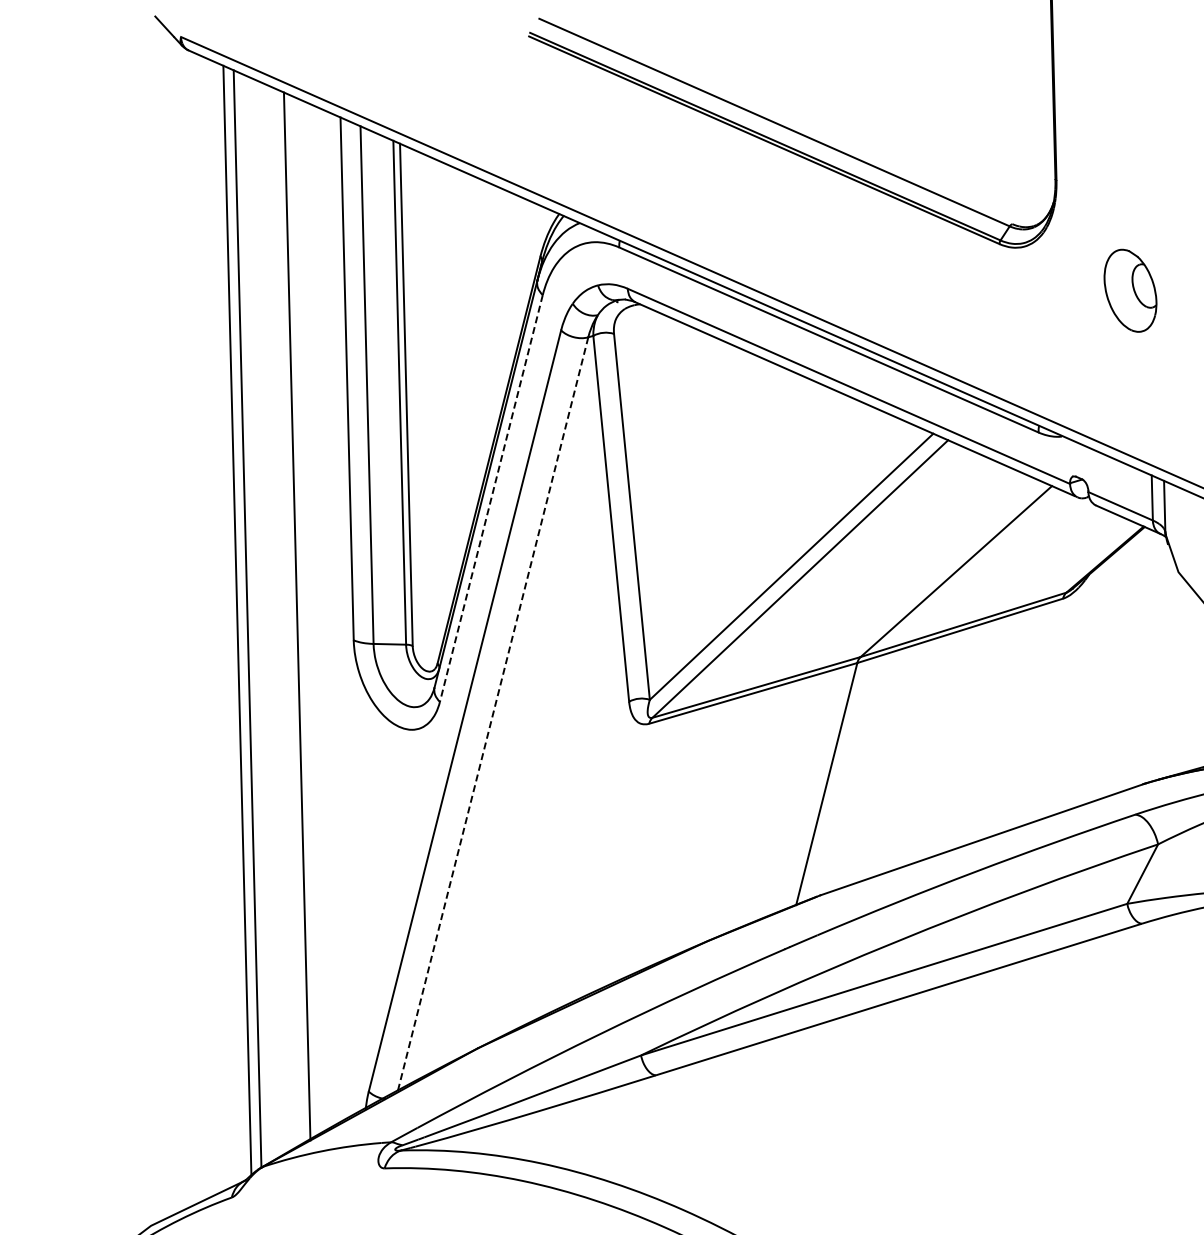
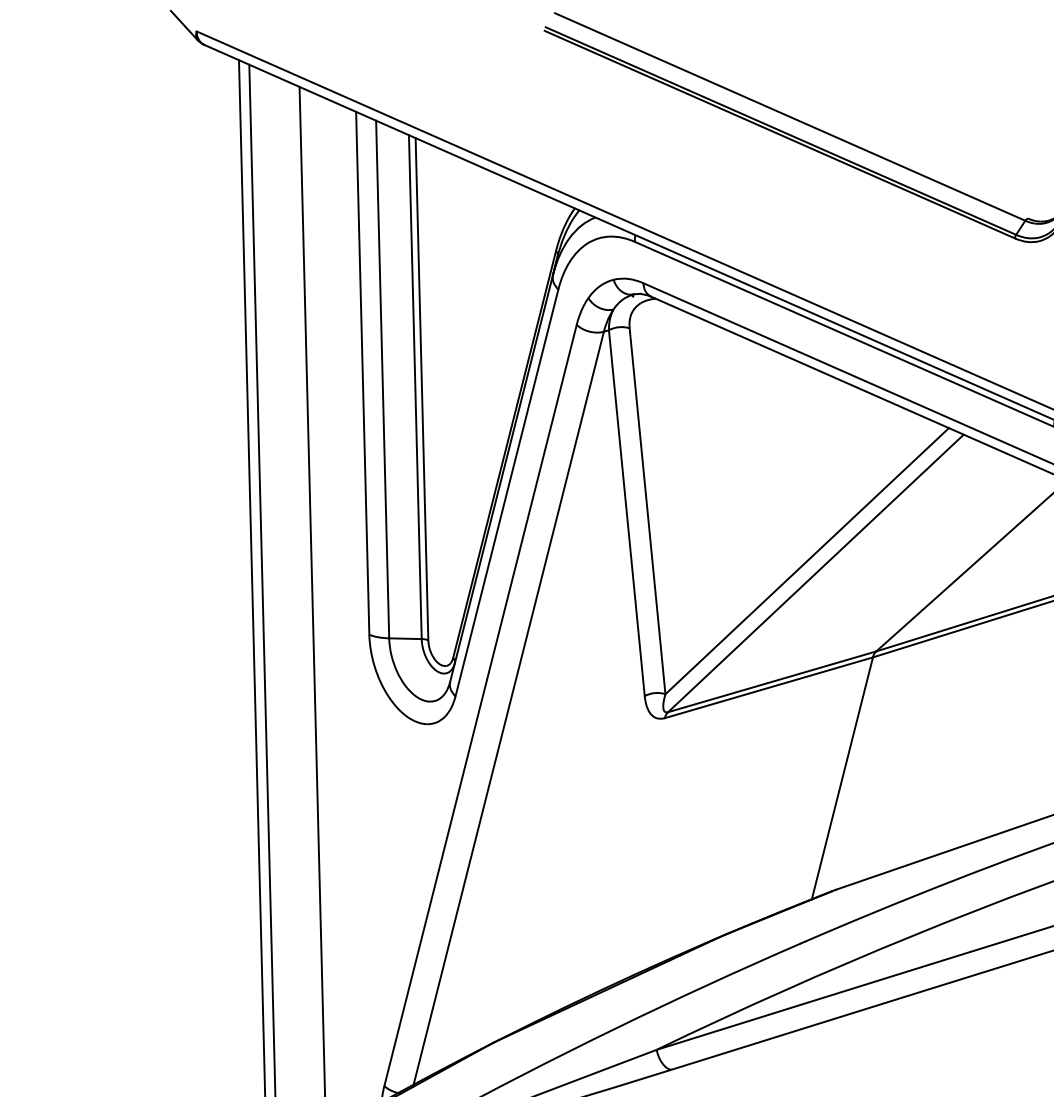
line: (491, 498) -> (507, 492), dashed -> solid
line: (492, 715) -> (508, 709), dashed -> solid

